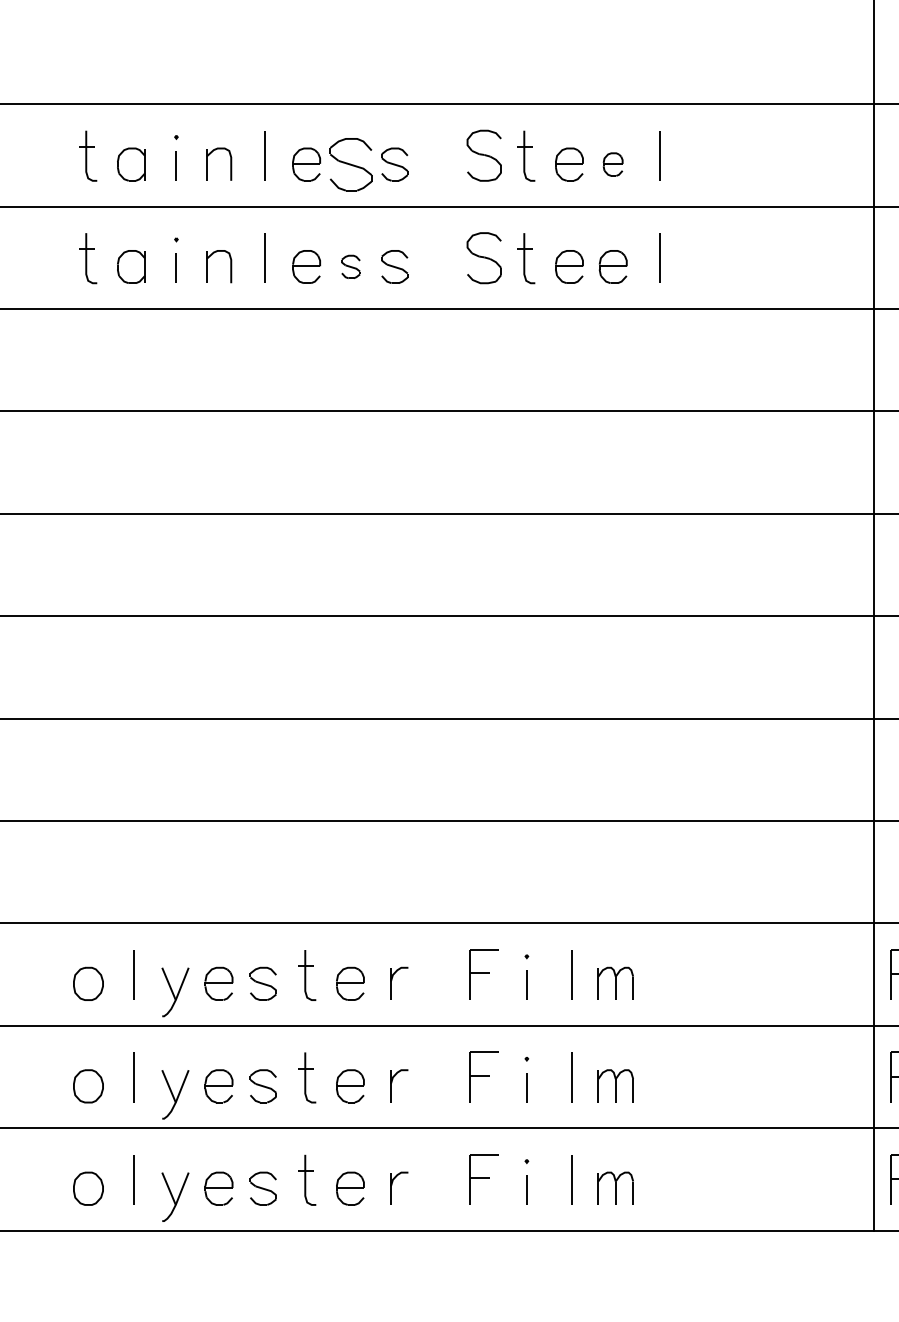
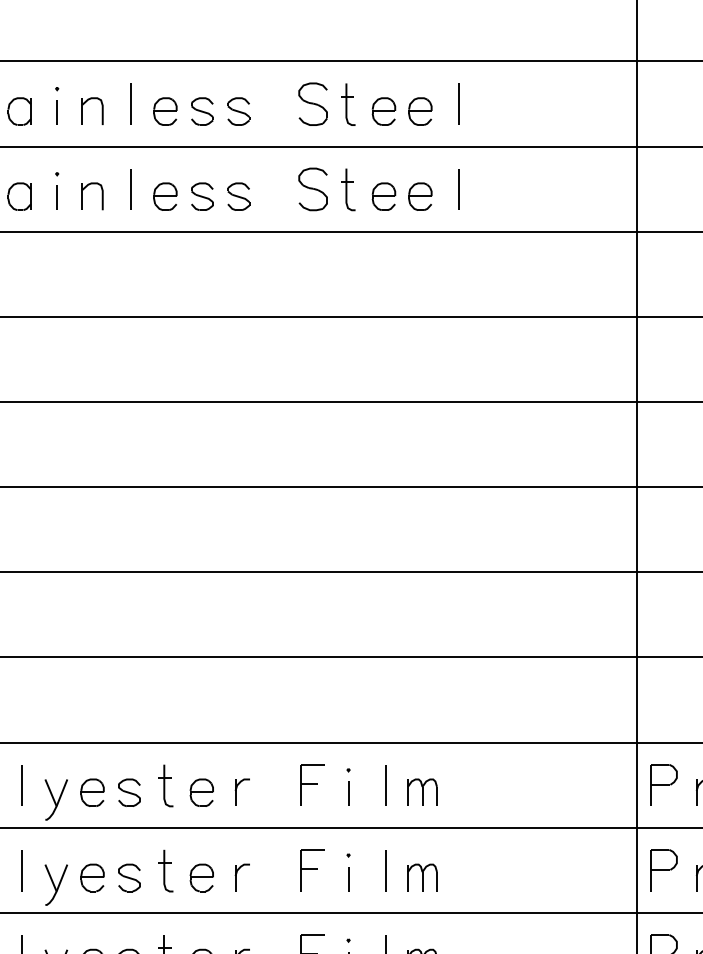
part: (350, 164) -> (201, 111), size x0.62
part: (612, 164) -> (419, 111), size x1.43
part: (350, 266) -> (201, 196), size x1.43

